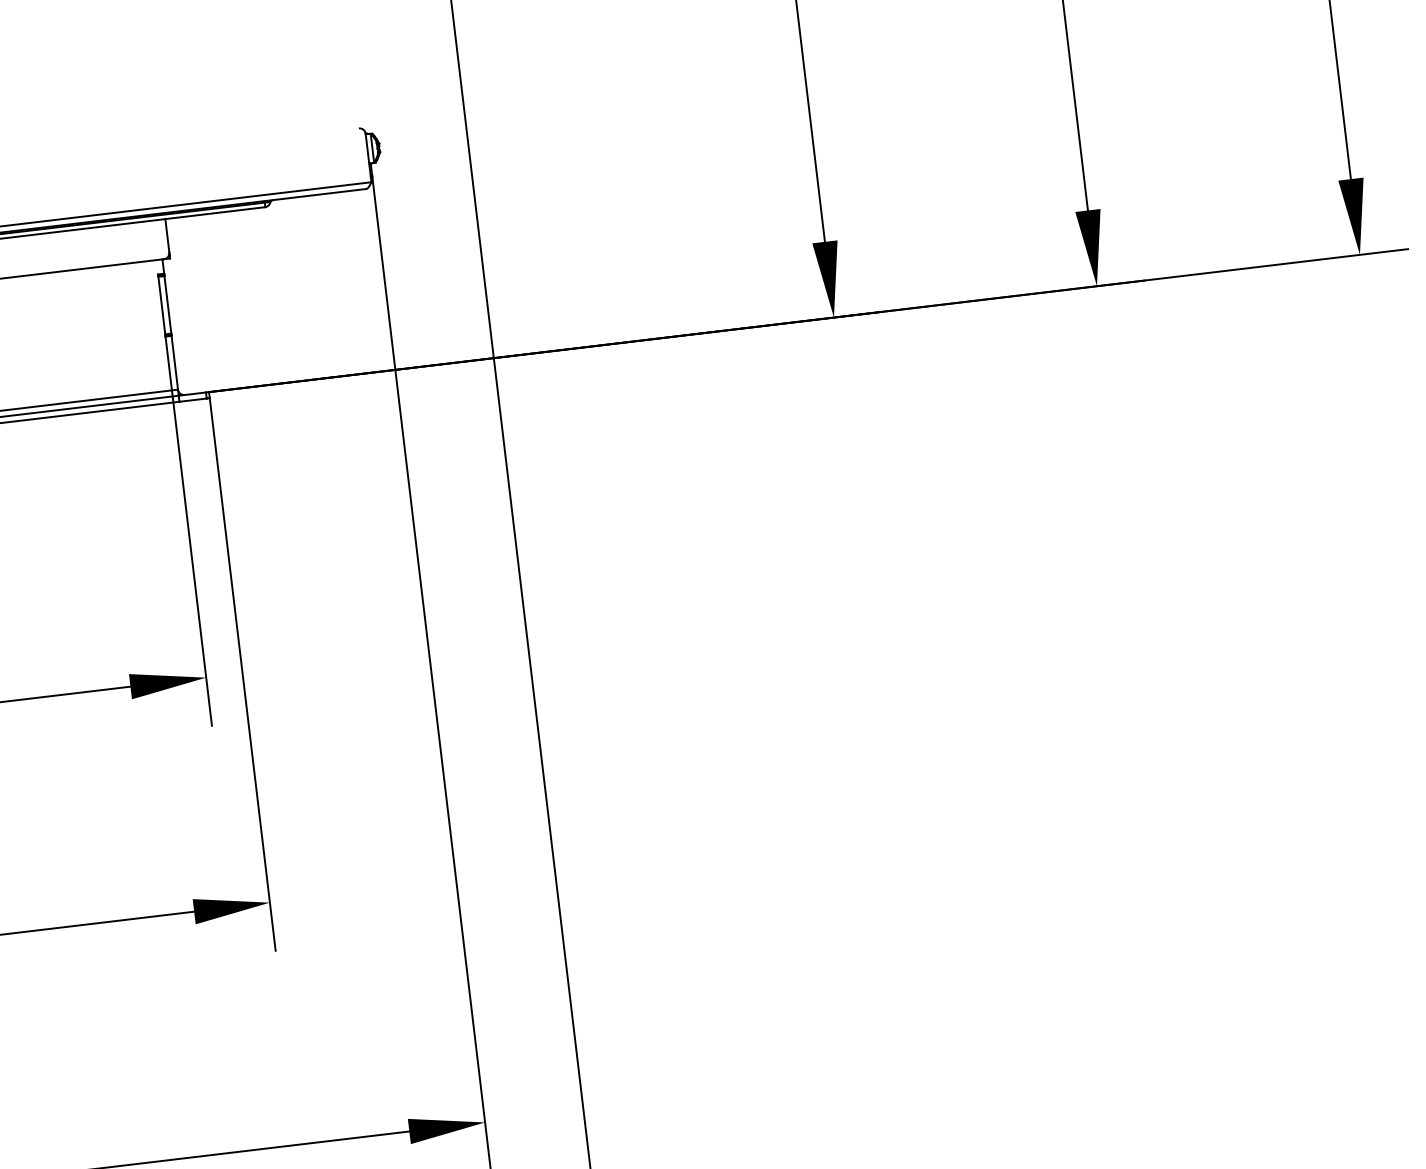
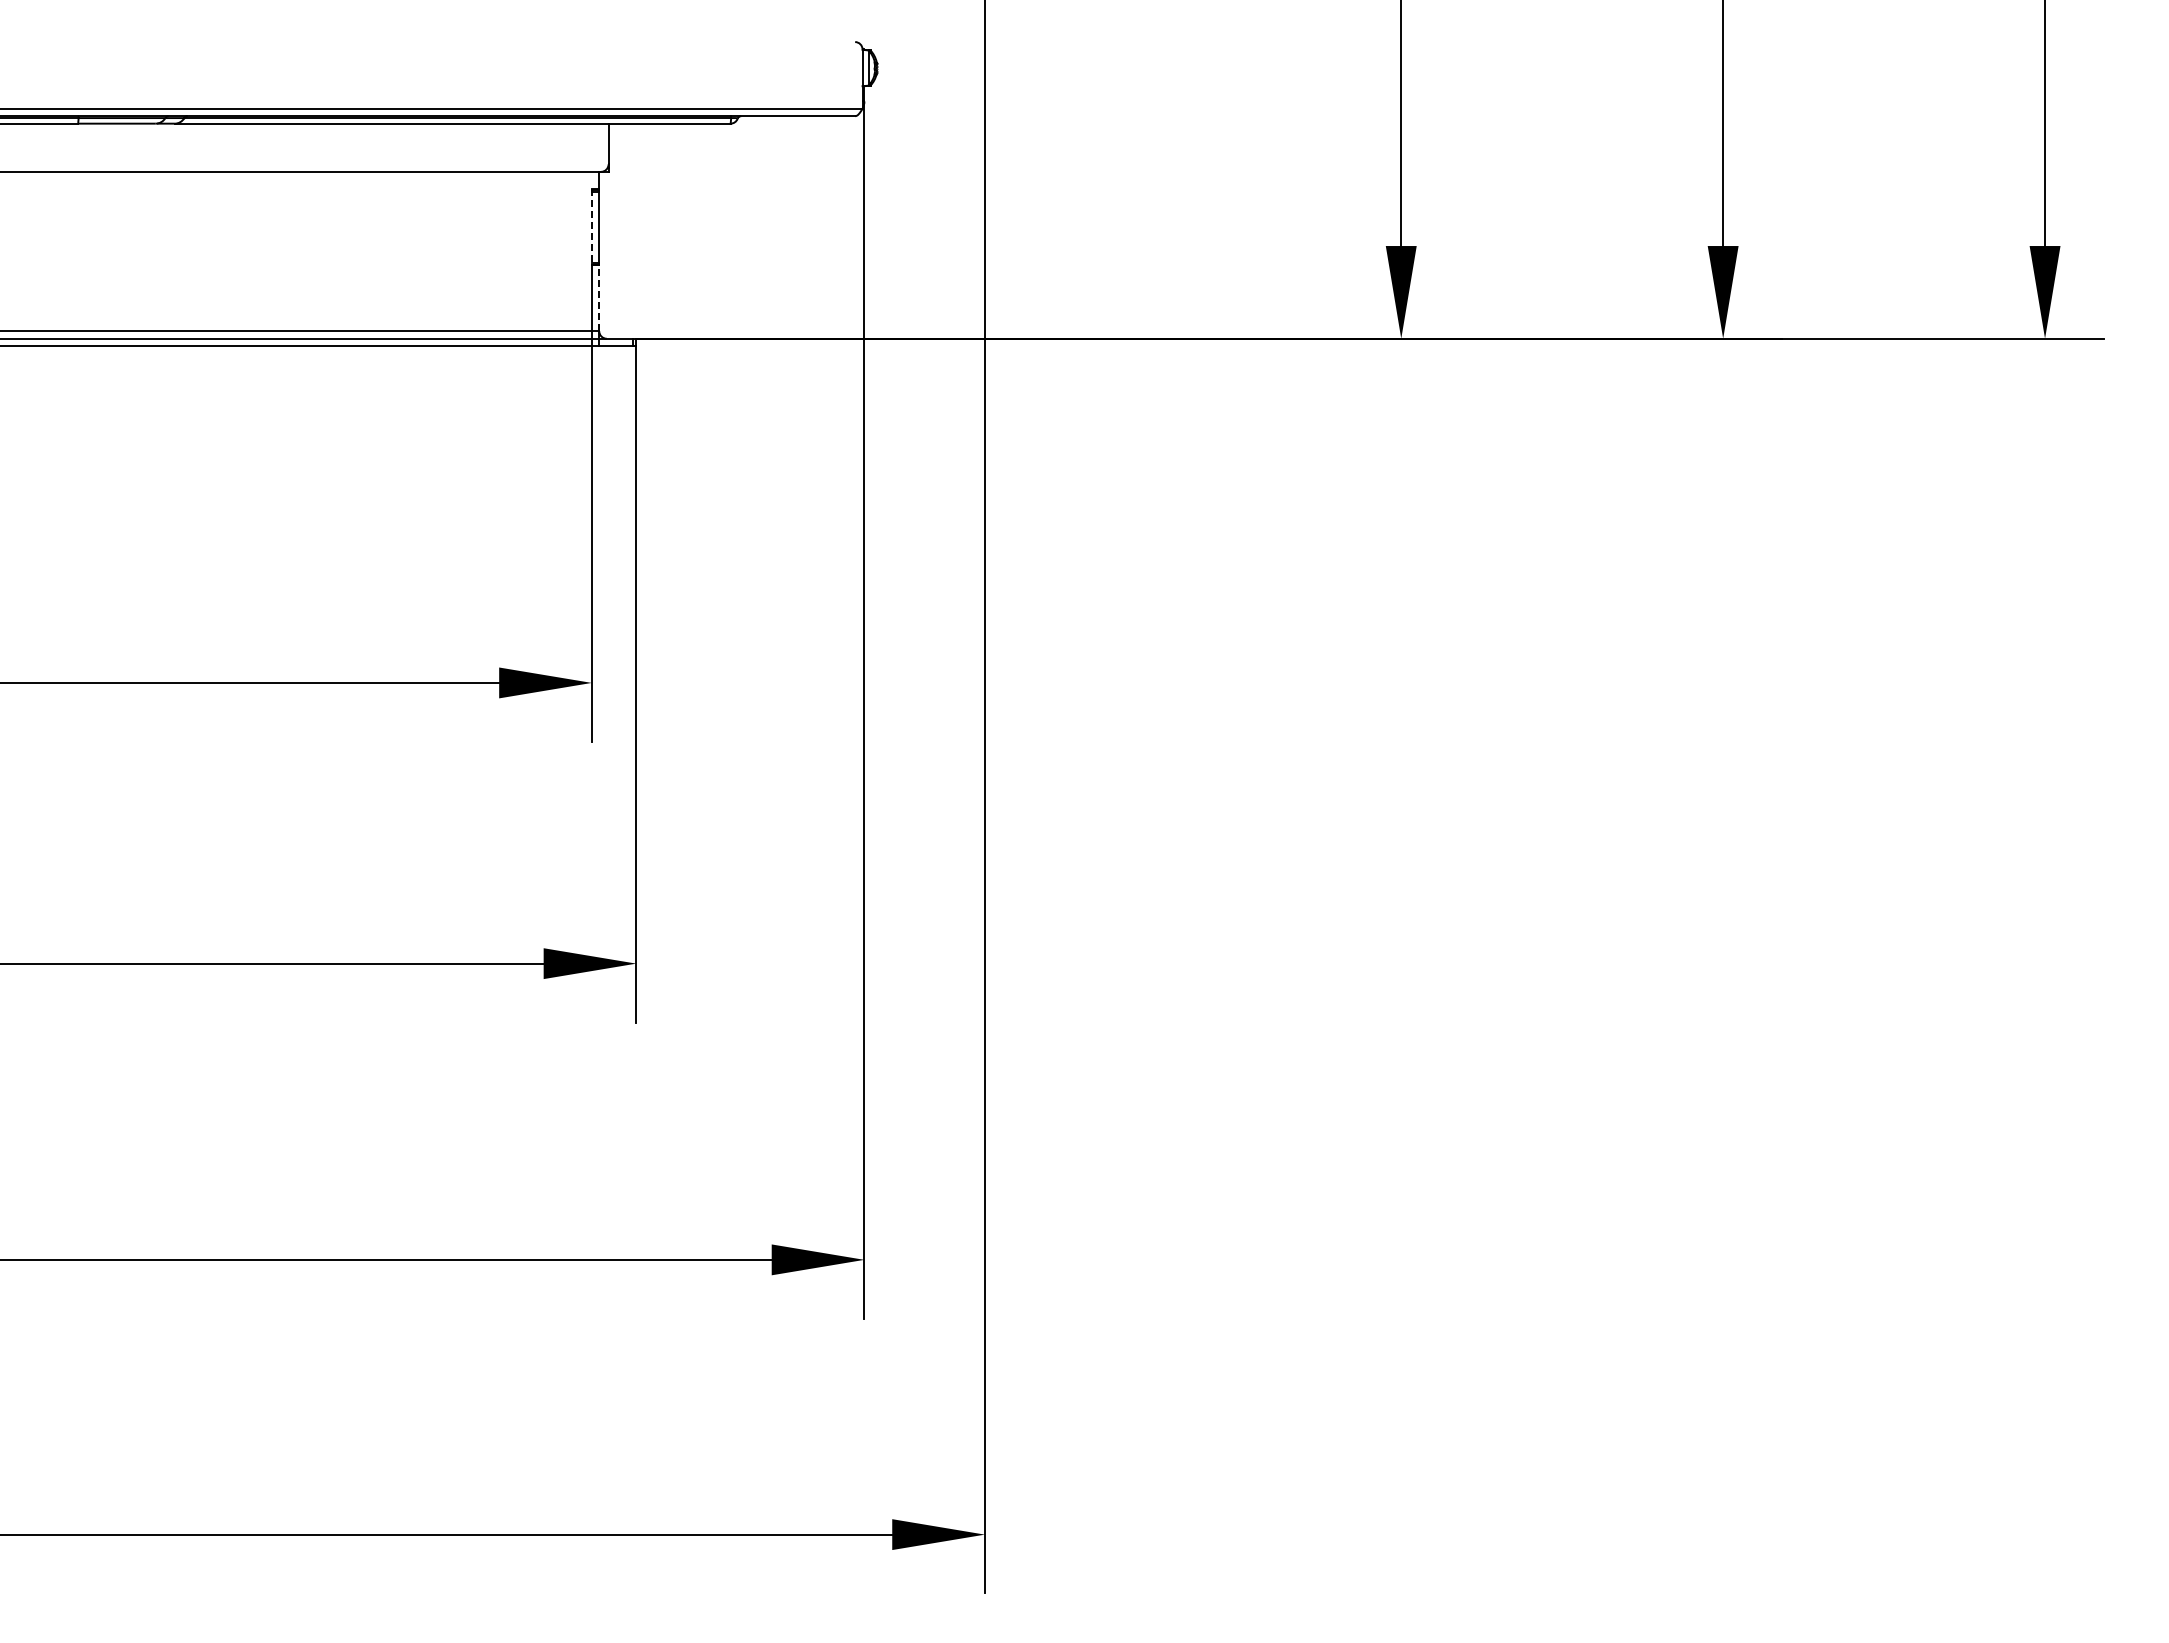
line: (161, 305) -> (591, 227), solid -> dashed
line: (174, 362) -> (599, 298), solid -> dashed

